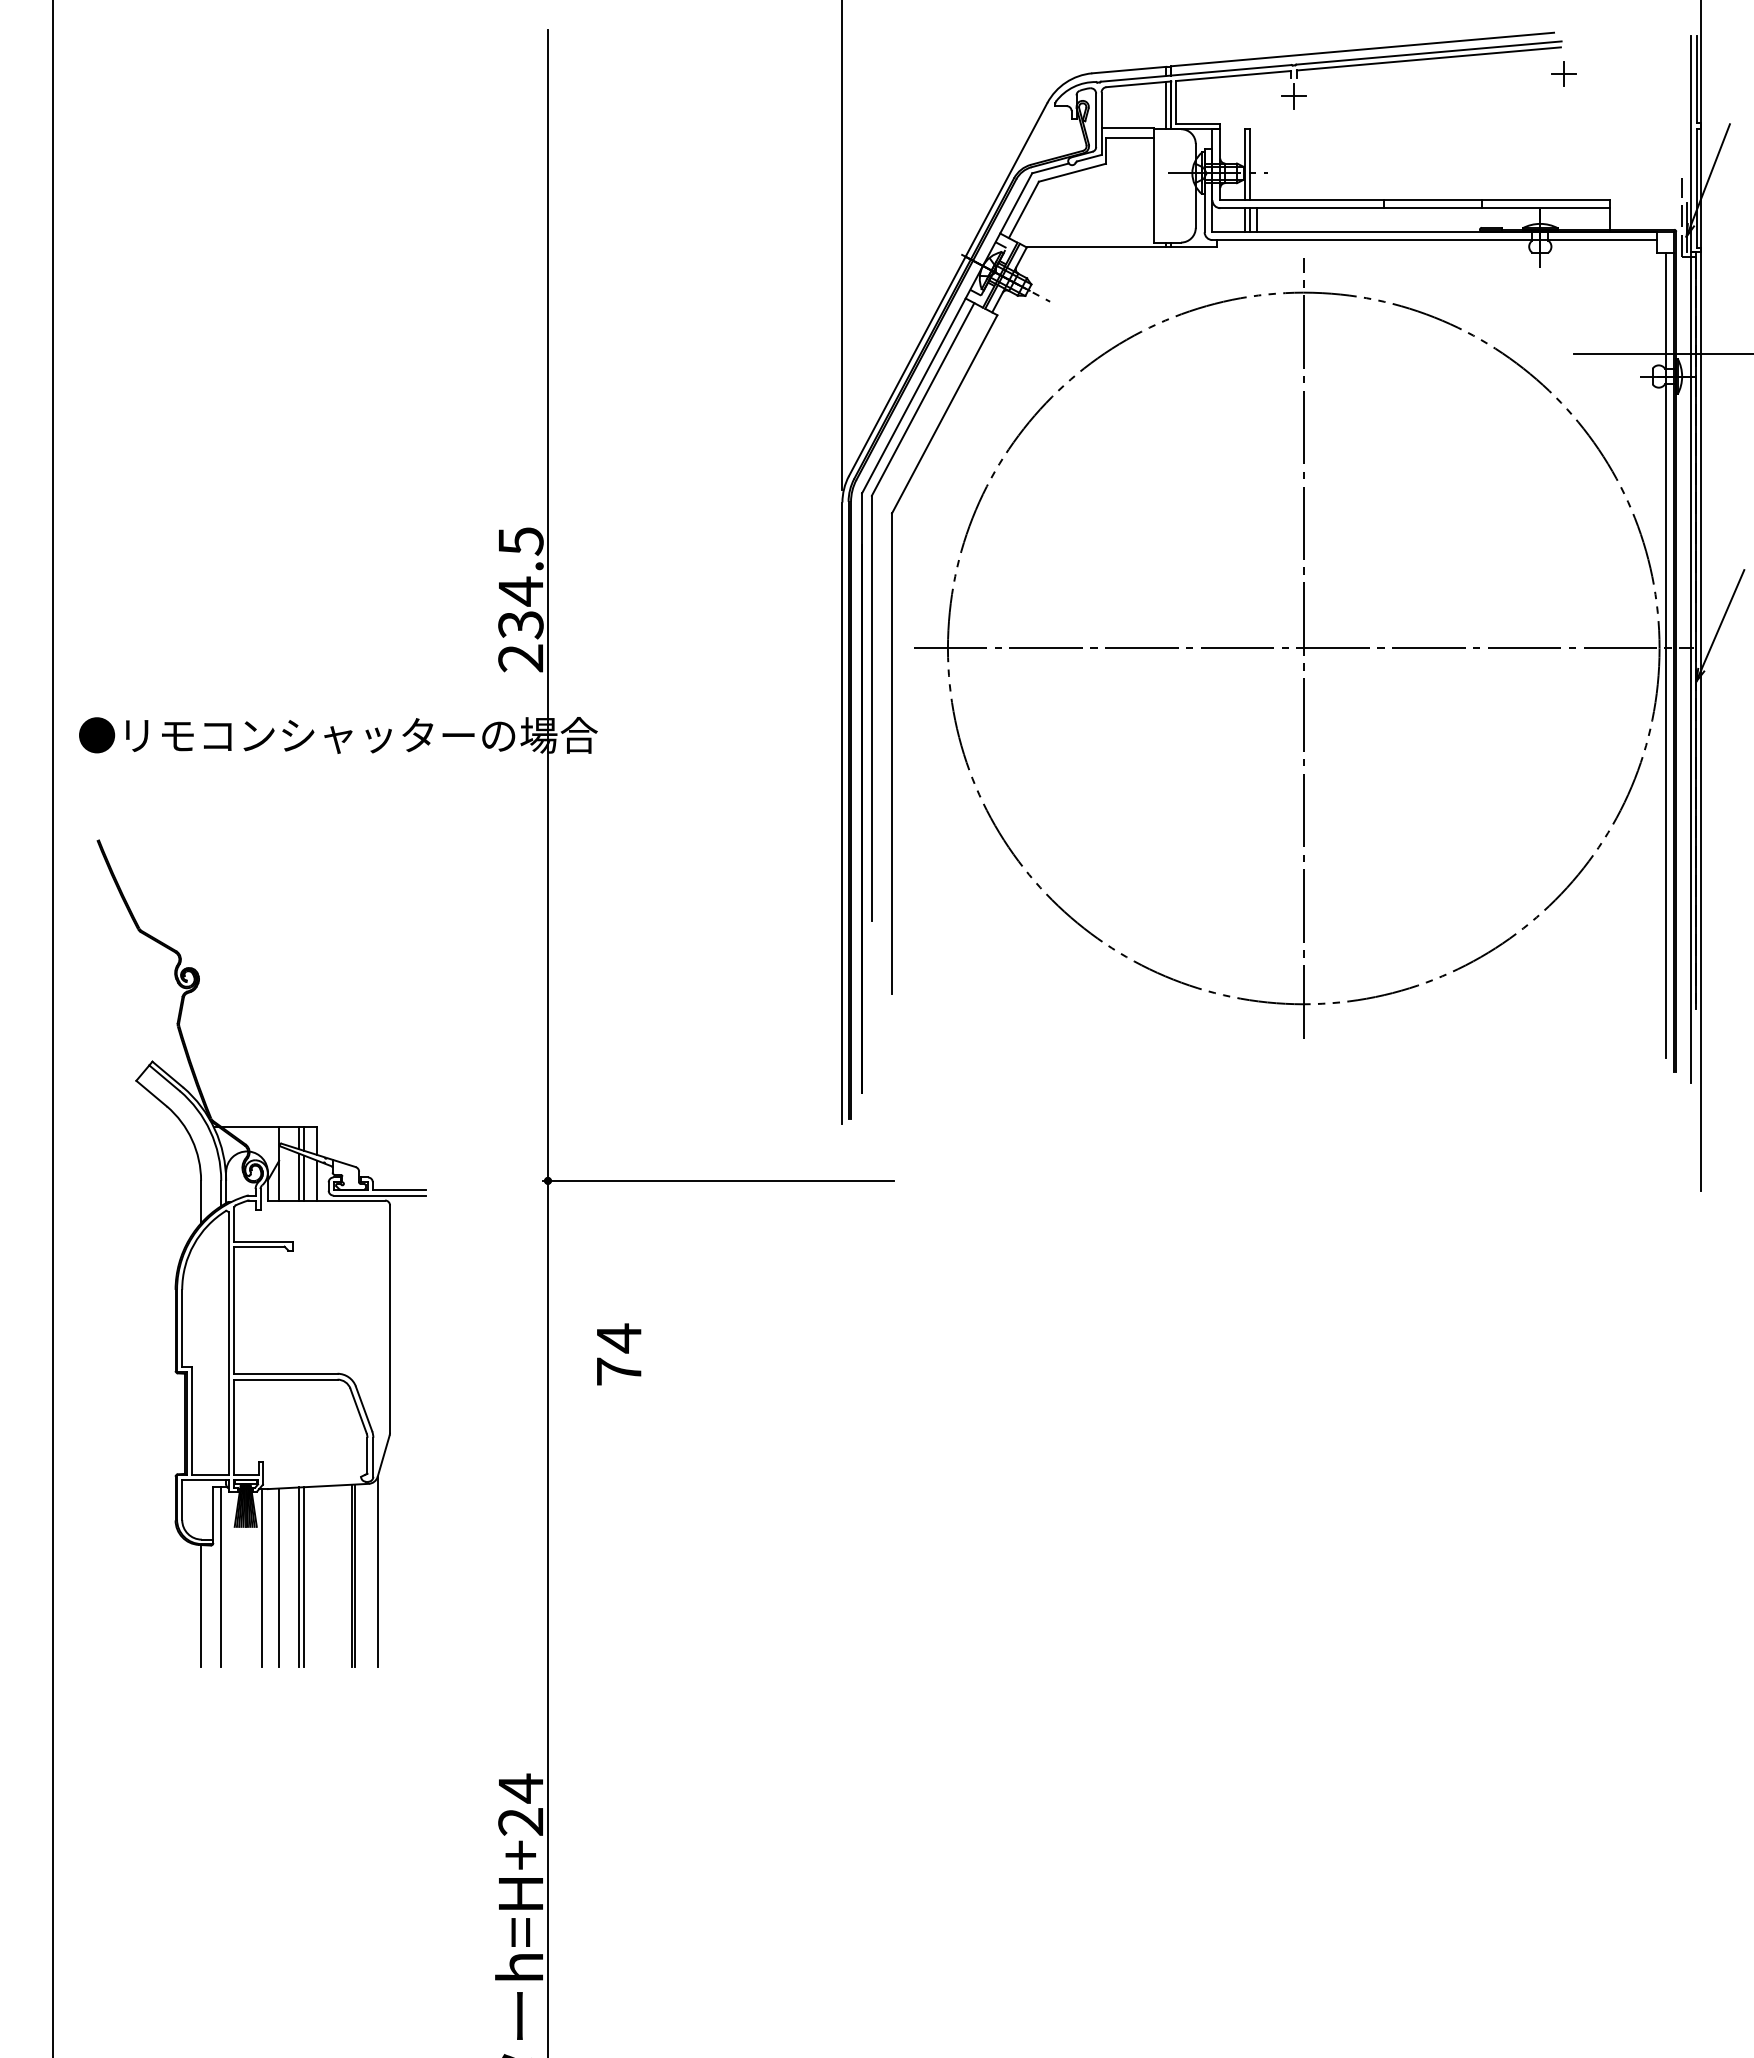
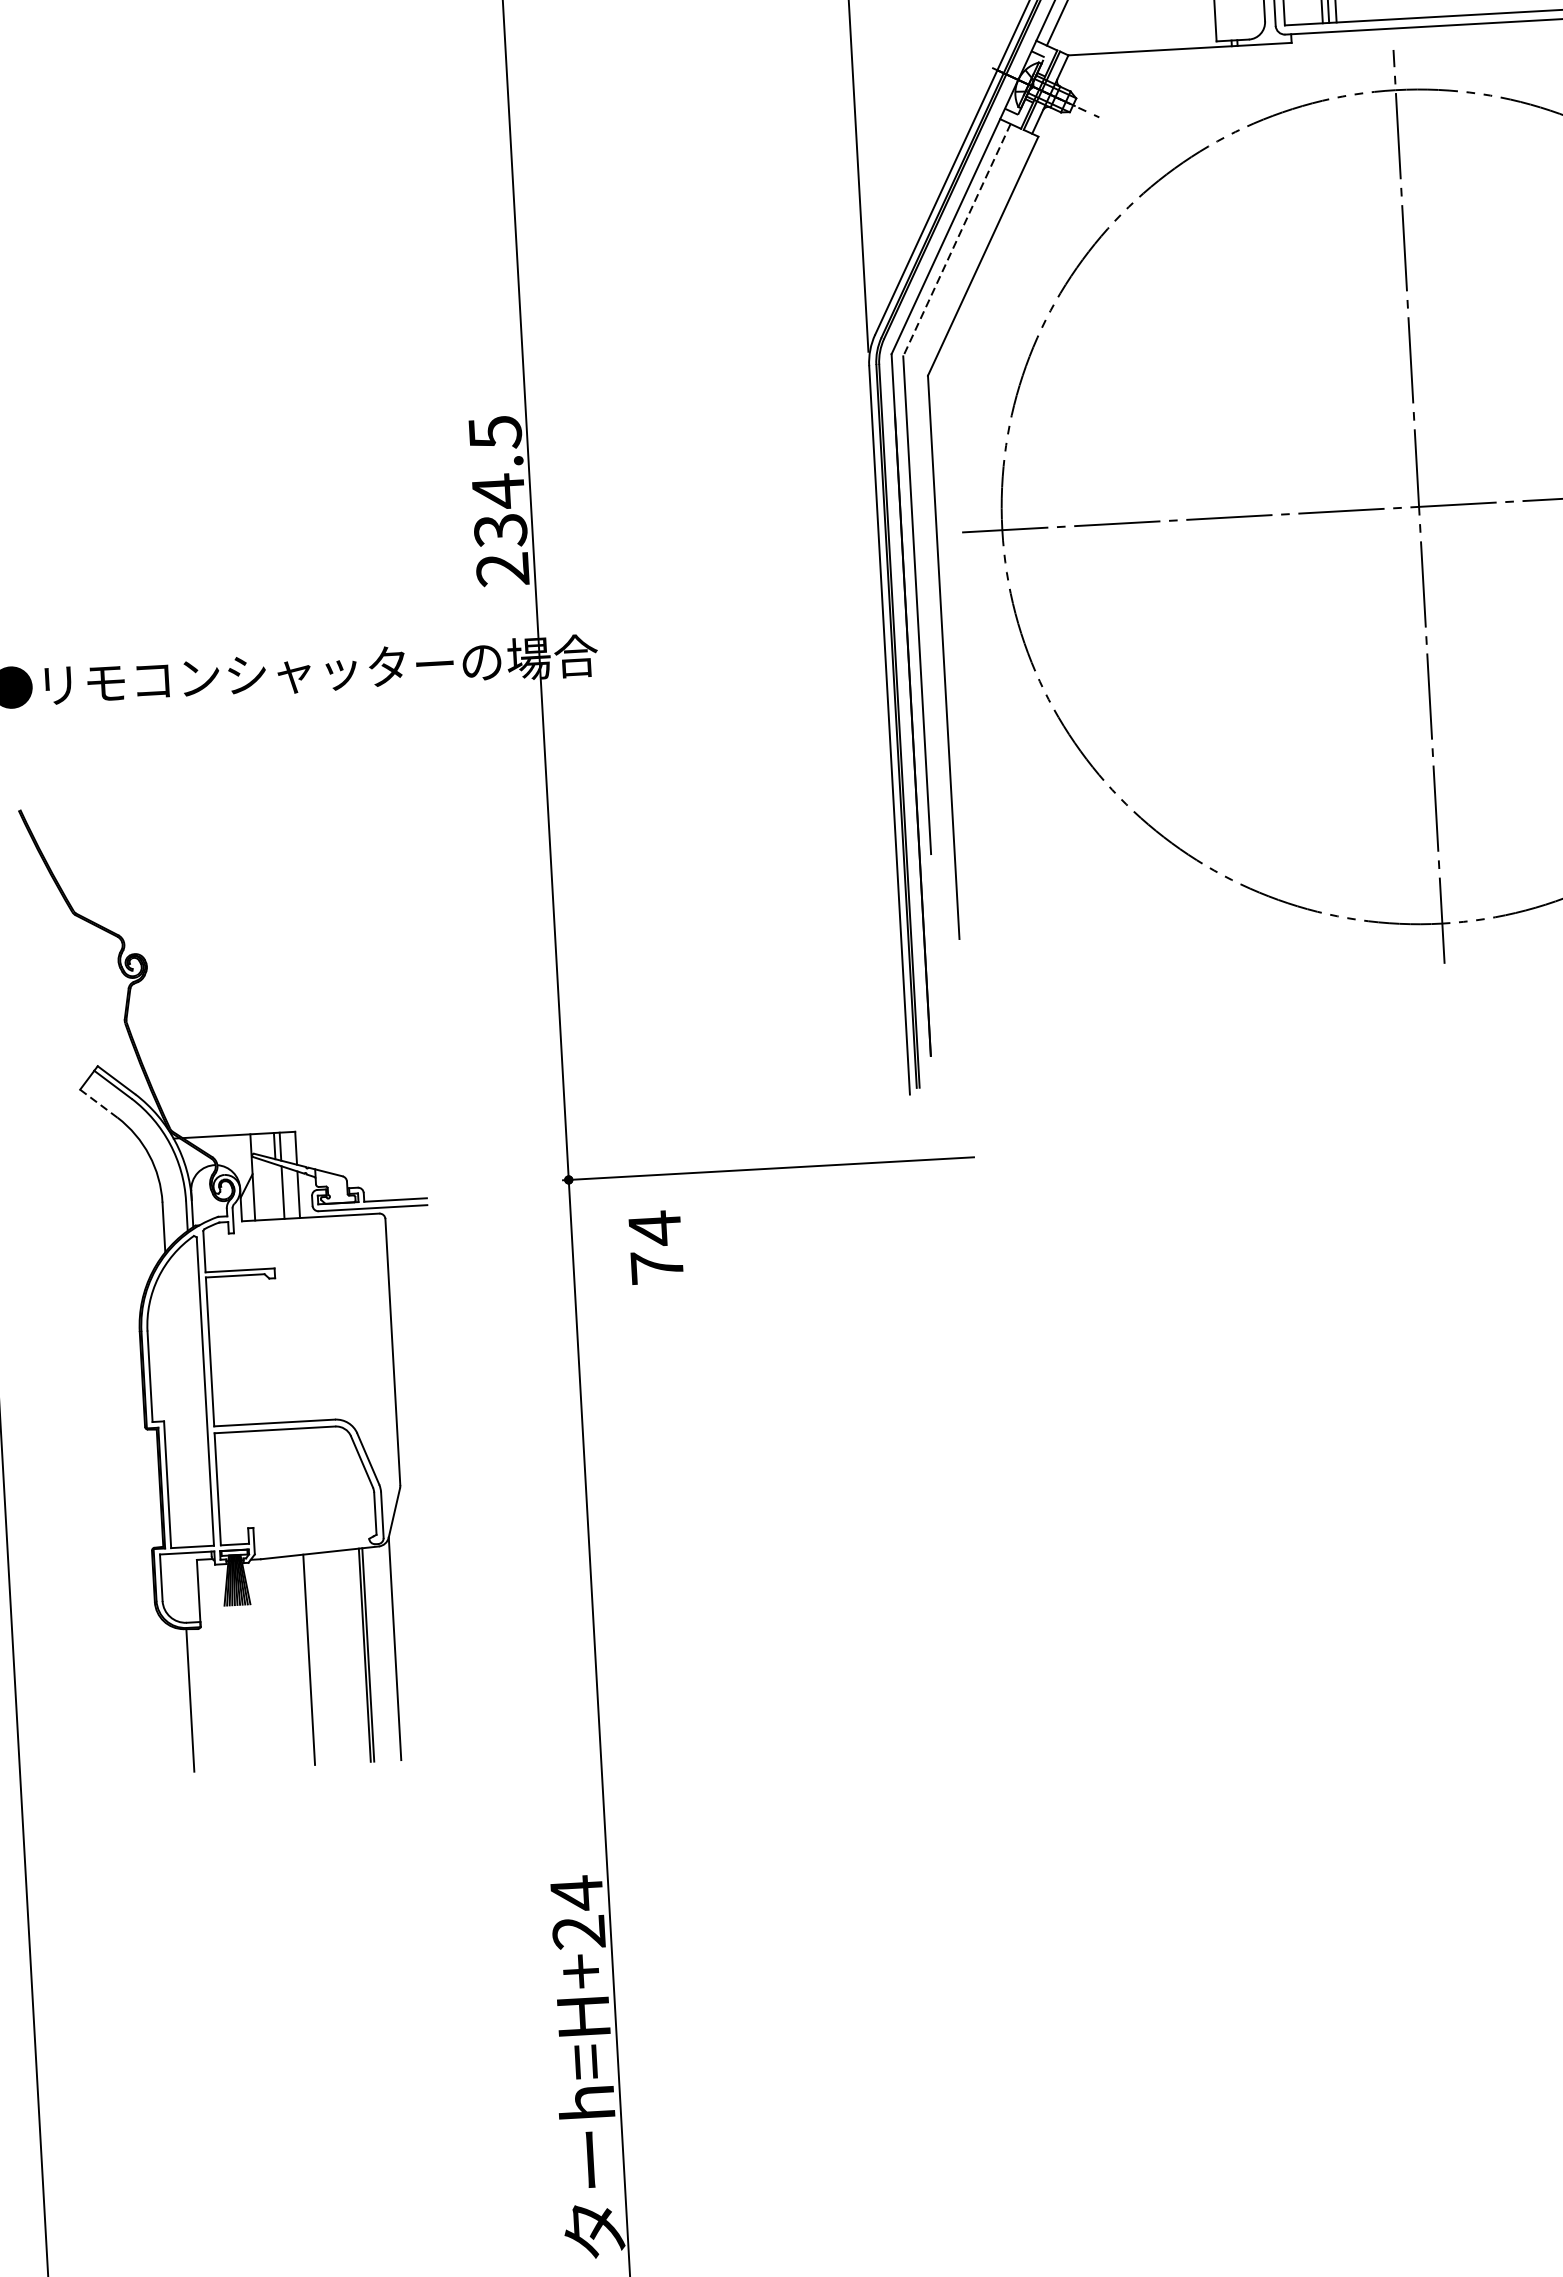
line: (922, 399) -> (956, 240), solid -> dashed
line: (151, 1093) -> (98, 1103), solid -> dashed
line: (299, 1176) -> (277, 1191), removed
text: (619, 1354) -> (656, 1247), moved
line: (221, 1576) -> (212, 1664), removed
line: (299, 1576) -> (303, 1659), removed
line: (262, 1577) -> (260, 1663), removed
line: (279, 1577) -> (280, 1662), removed

